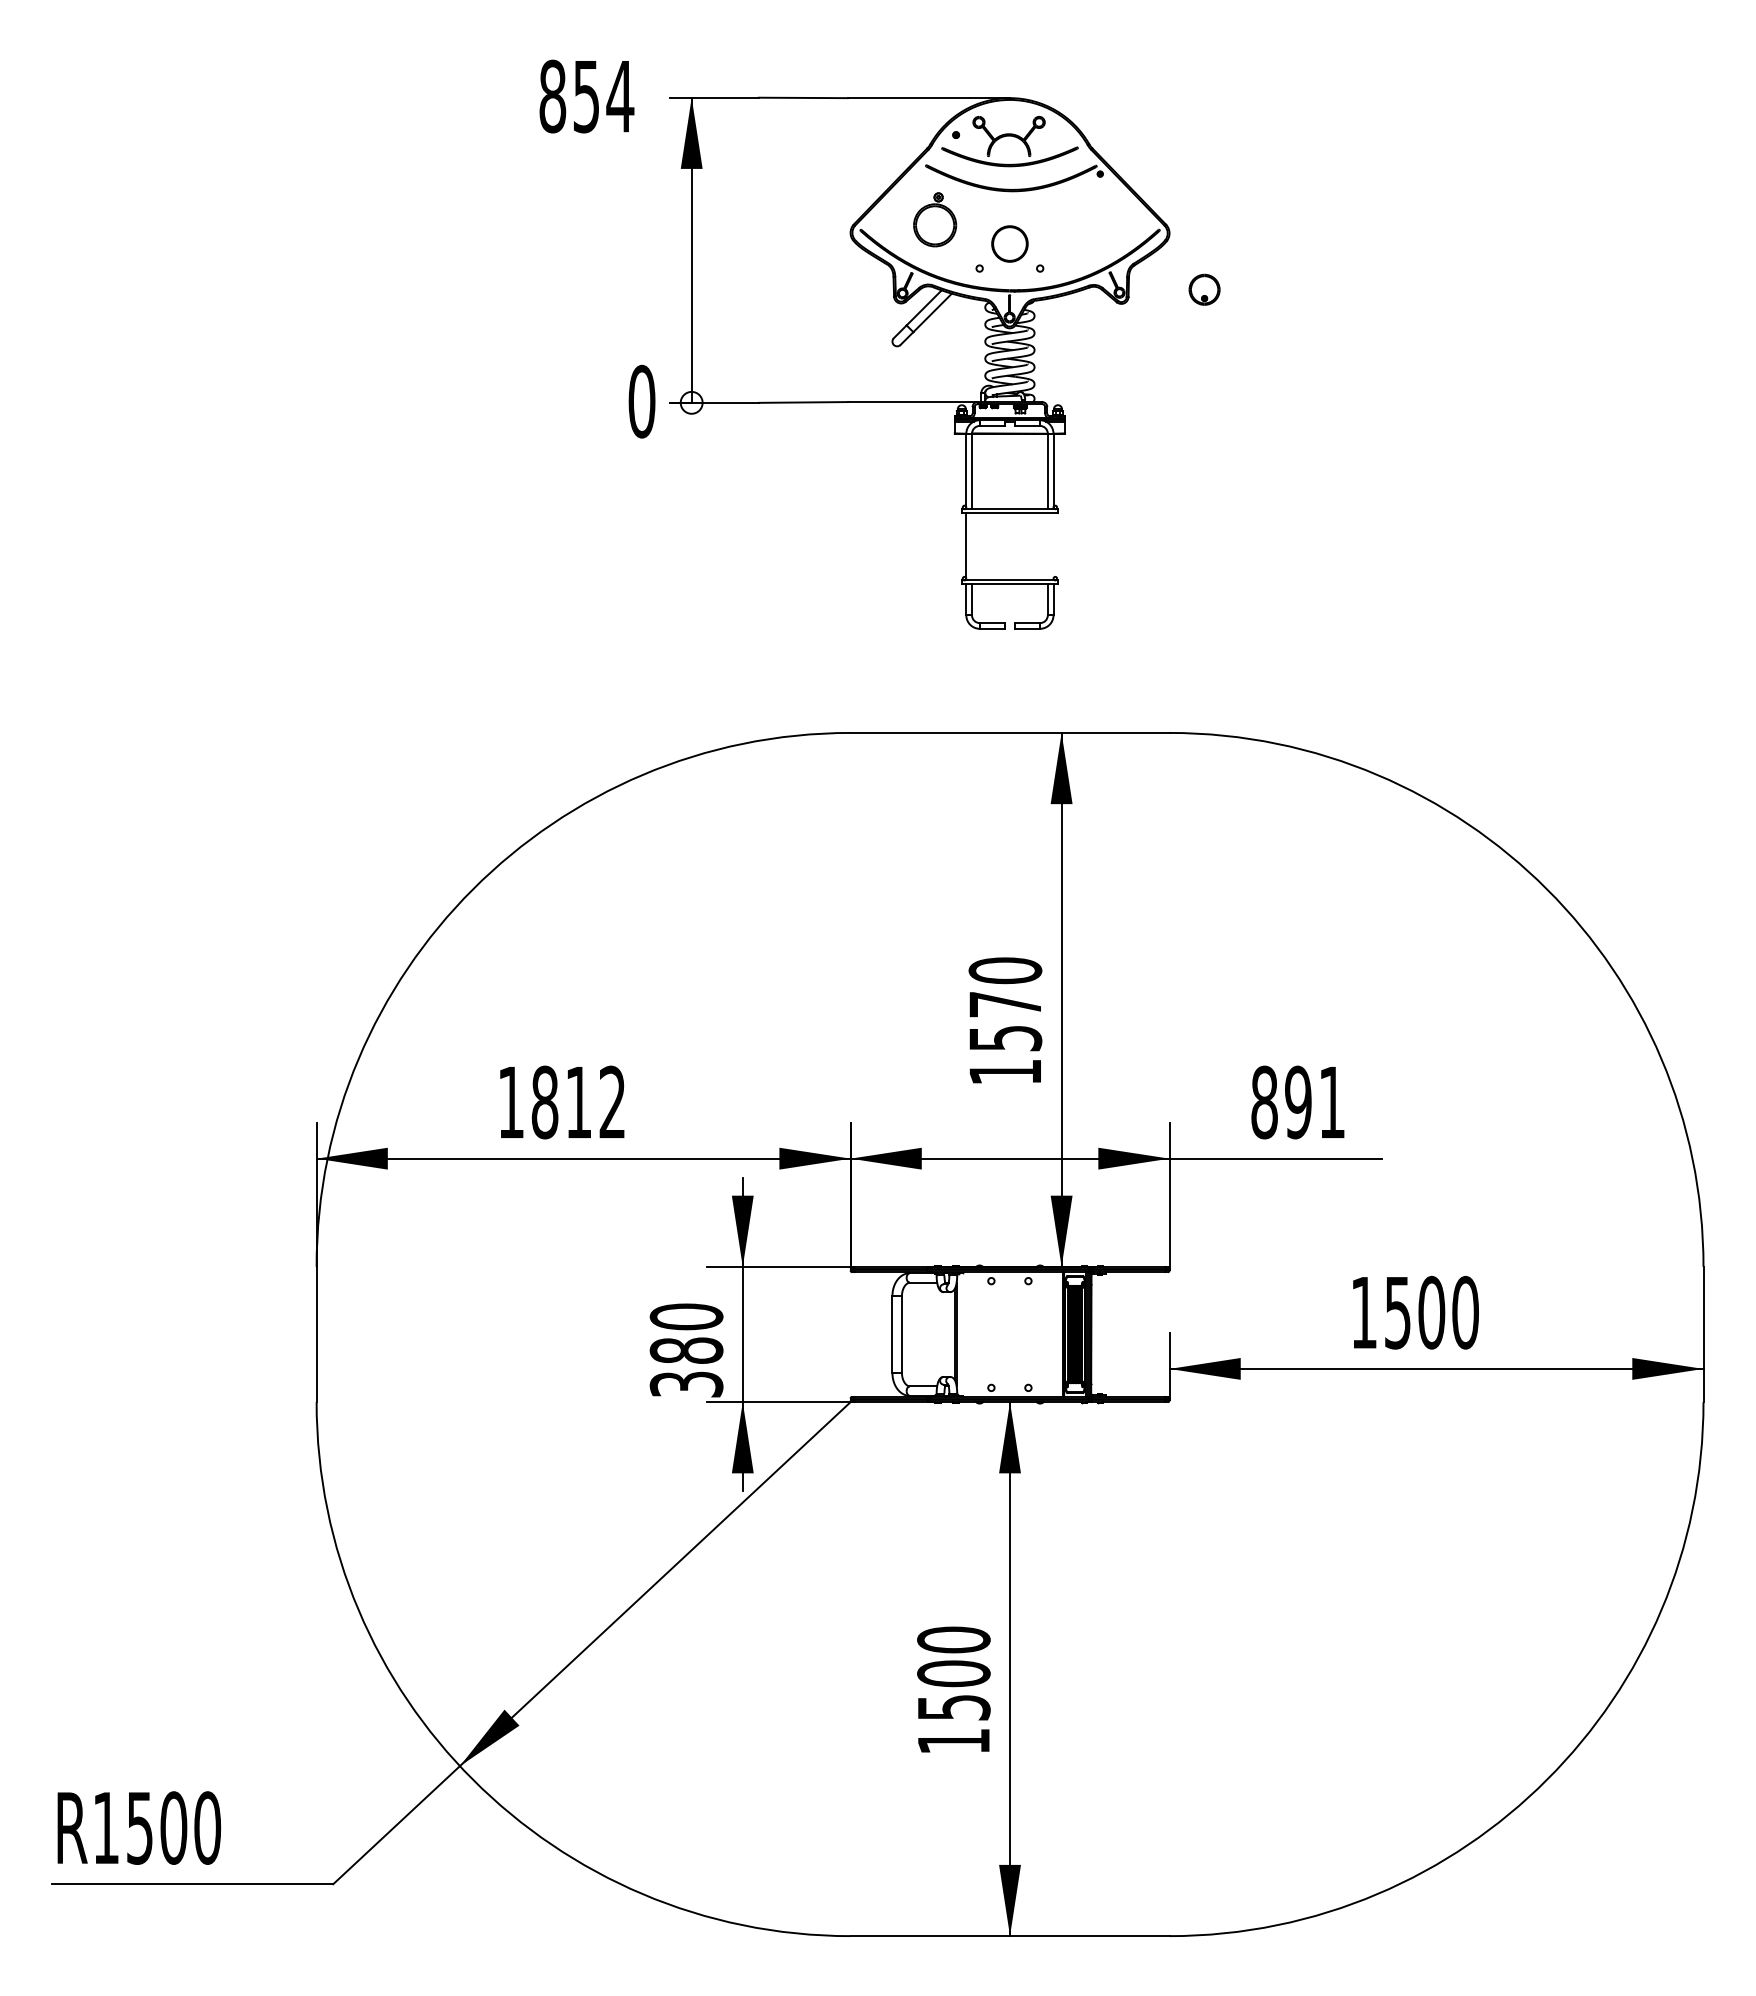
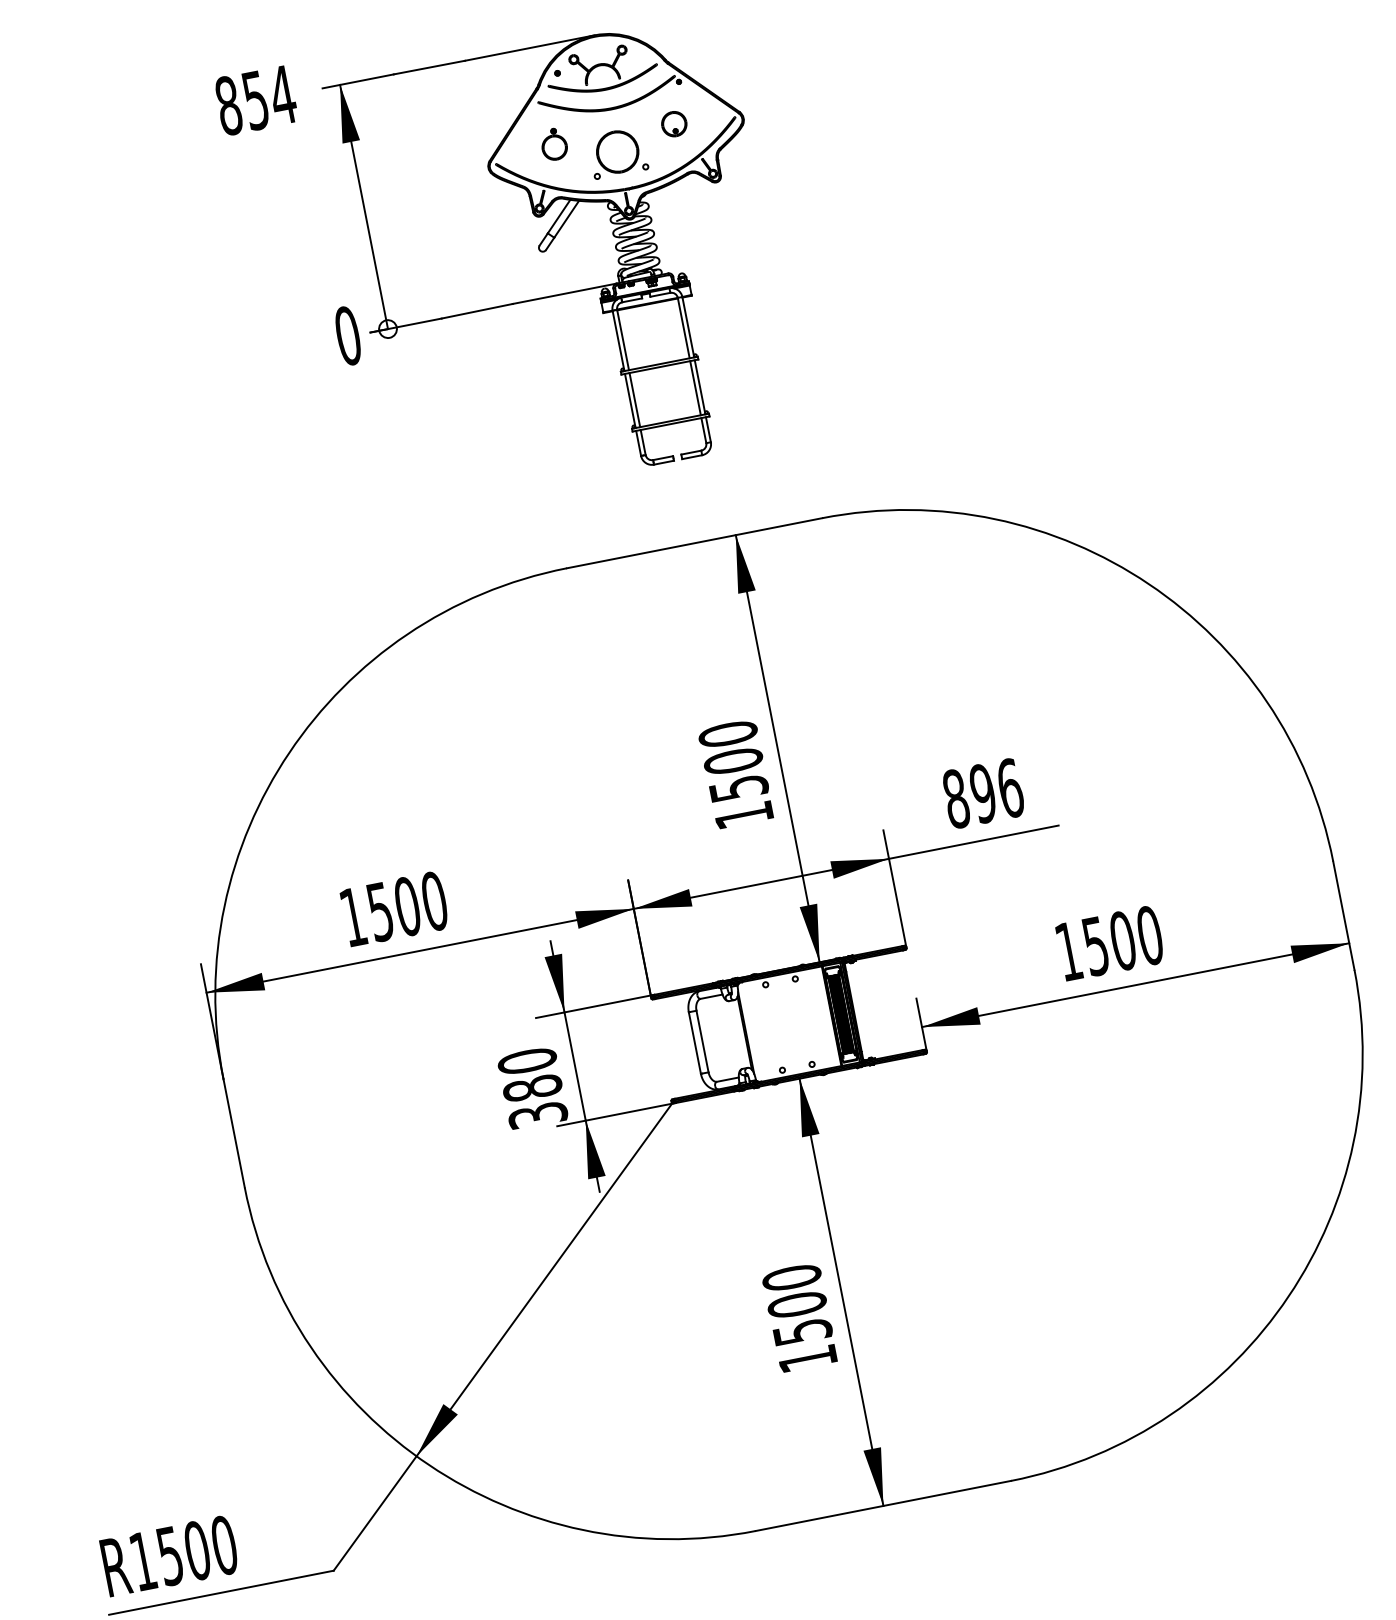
part: (935, 219) -> (554, 144), size x0.71
part: (1009, 243) -> (617, 151), size x1.43
part: (1204, 289) -> (674, 123), moved
line: (972, 546) -> (635, 399), added
line: (1047, 546) -> (695, 388), added
line: (1053, 546) -> (700, 387), added
text: (1005, 1004) -> (733, 761), 1570 -> 1500
text: (578, 1102) -> (407, 906), 1812 -> 1500
text: (1332, 1102) -> (1010, 788), 891 -> 896

